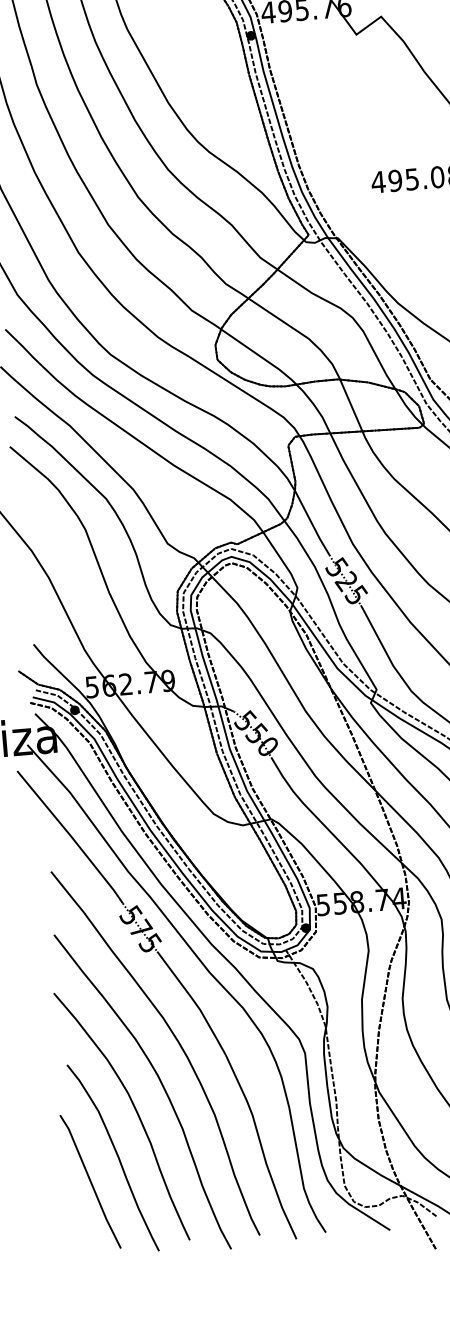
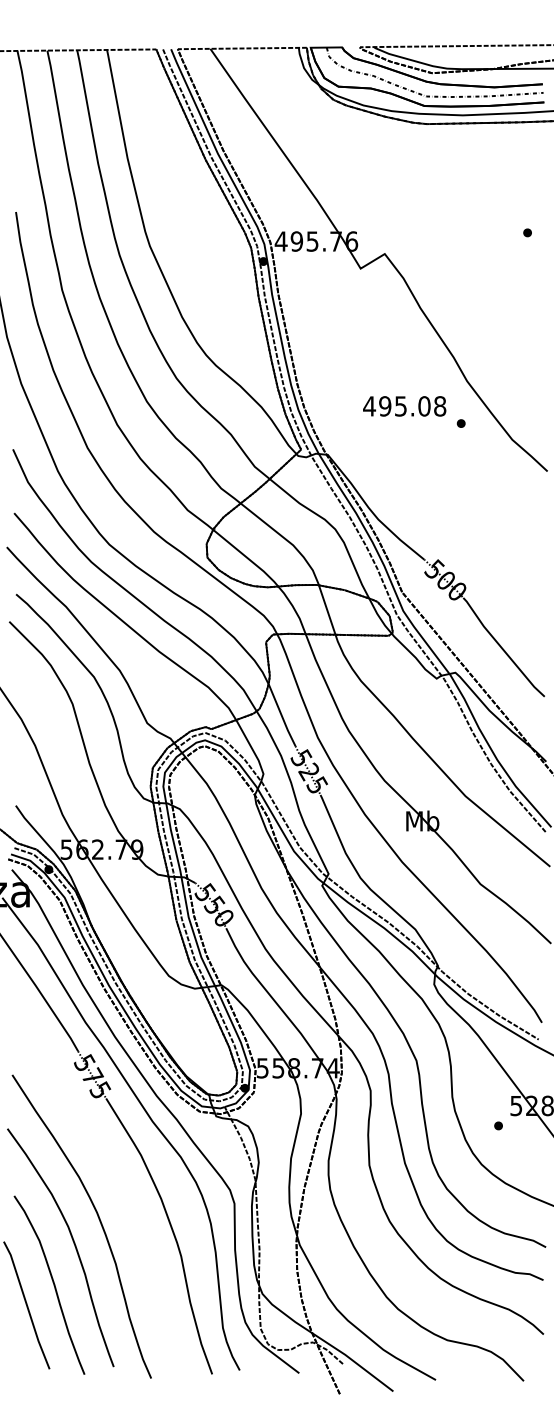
curve: (175, 1040) -> (116, 1181), removed

